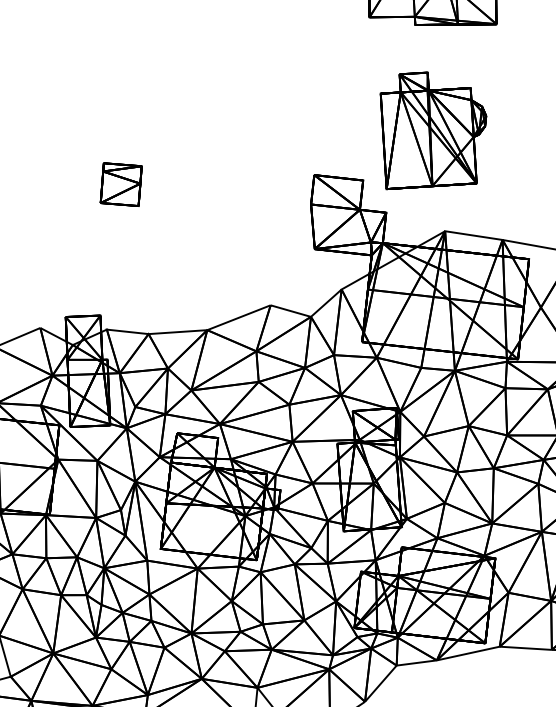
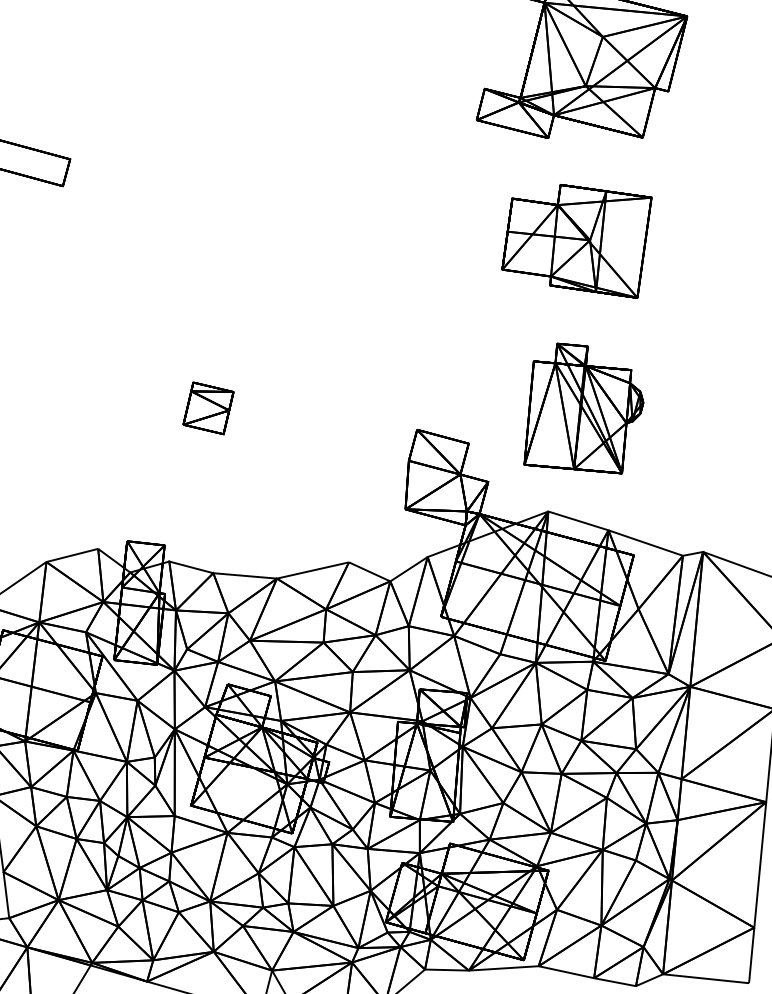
part: (432, 129) -> (583, 408), moved

